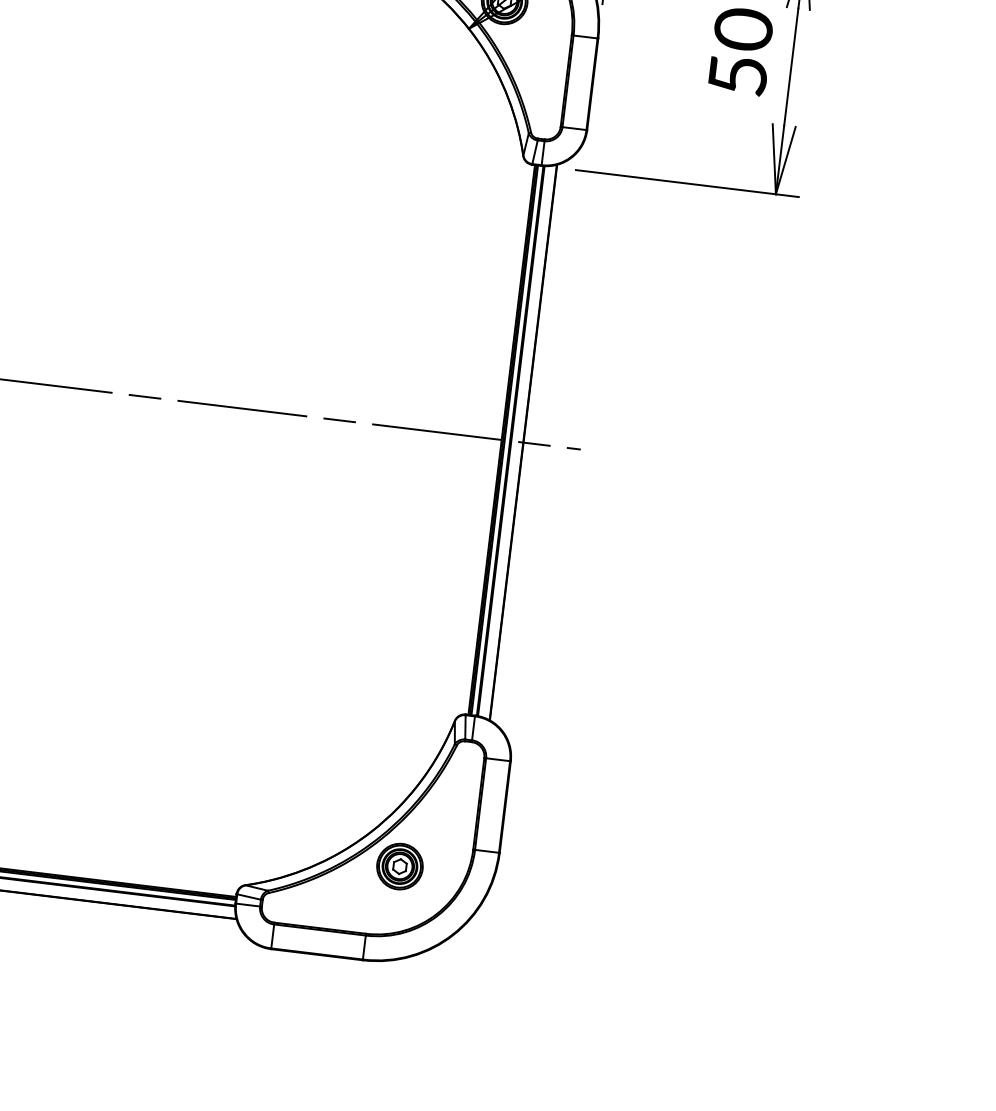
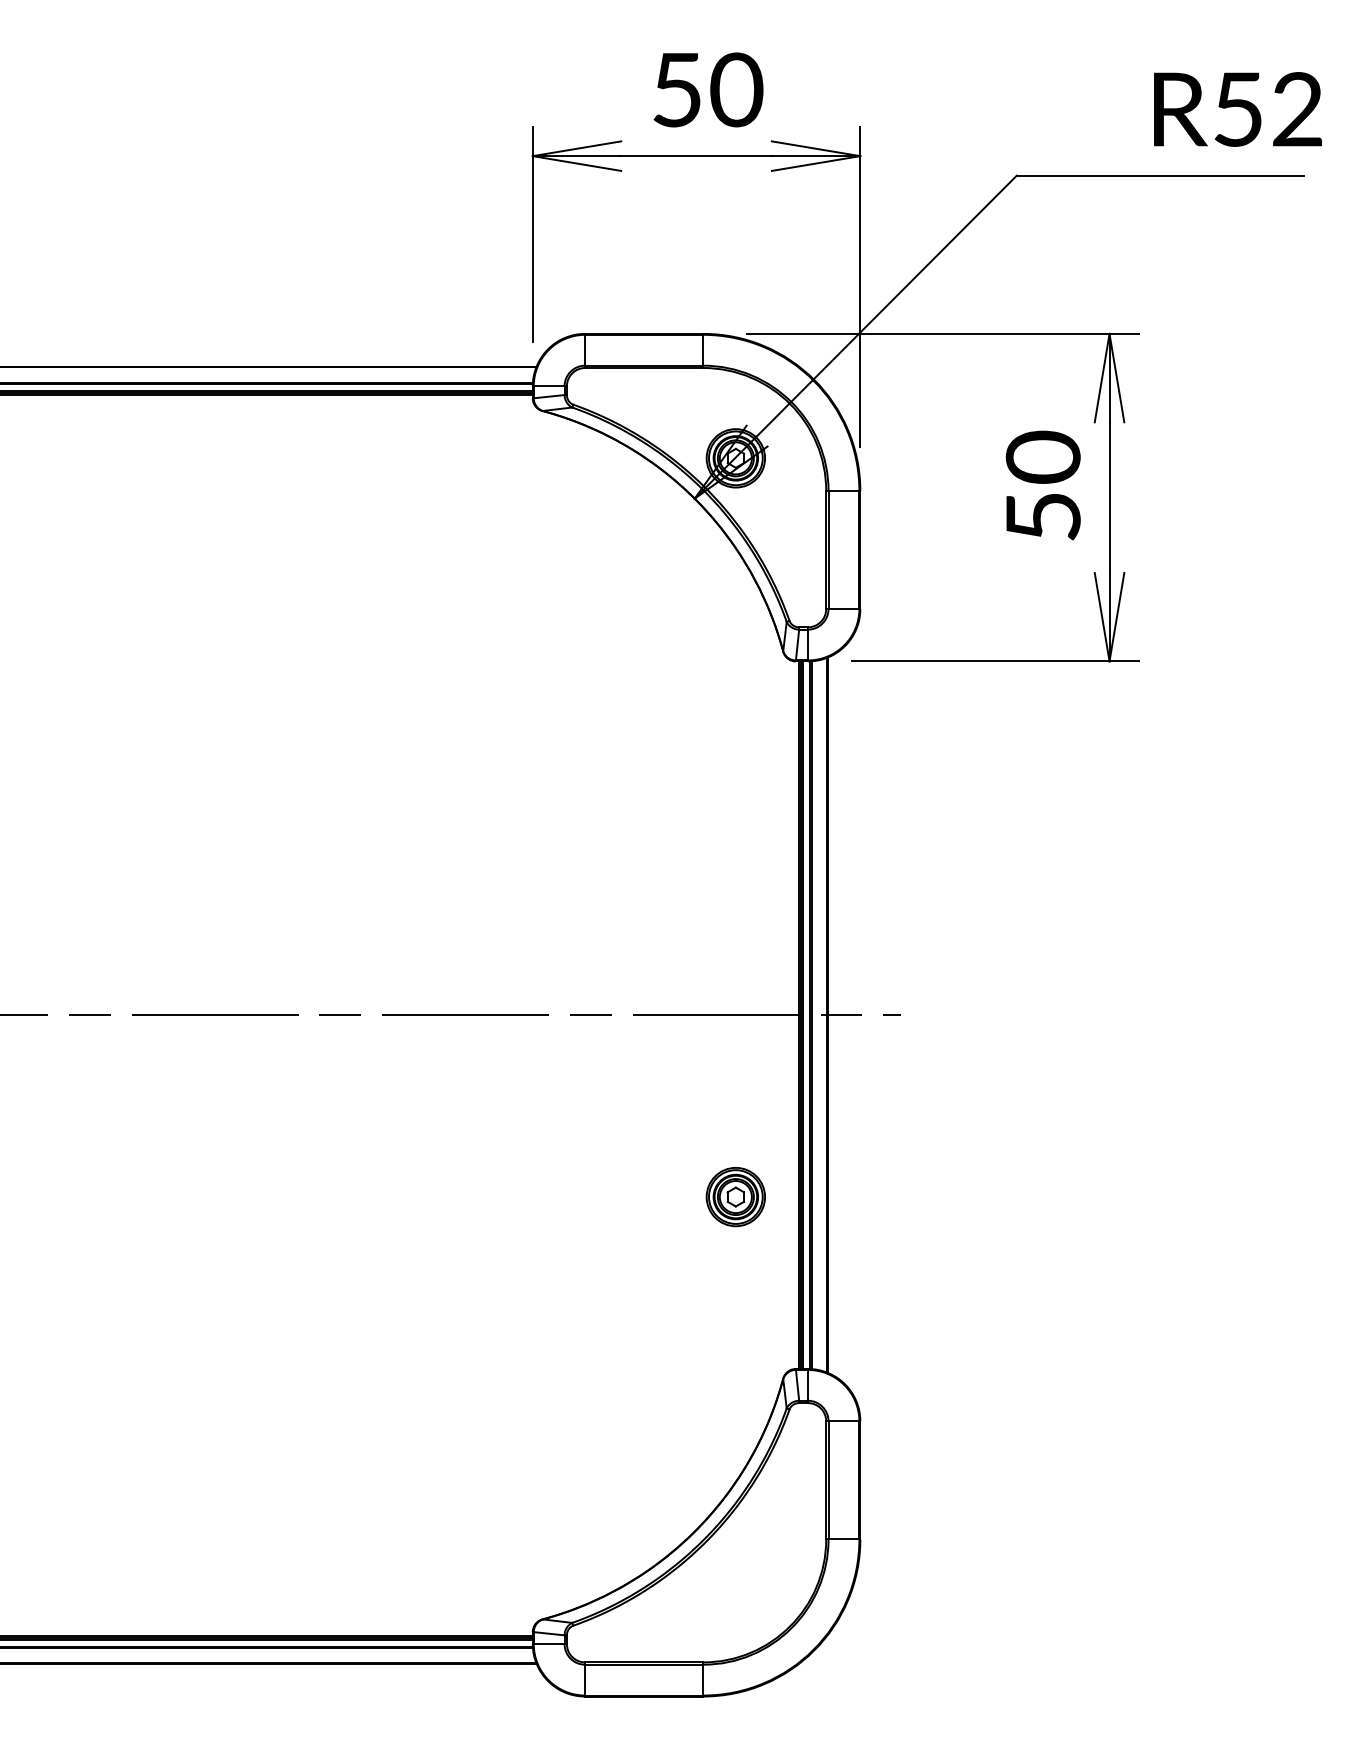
part: (399, 866) -> (735, 1197), moved

